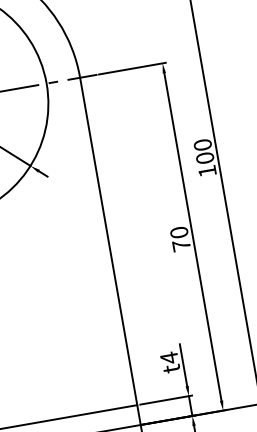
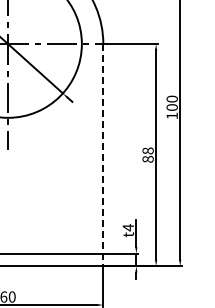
text: (179, 238) -> (147, 154), 70 -> 88
line: (110, 251) -> (103, 155), solid -> dashed

